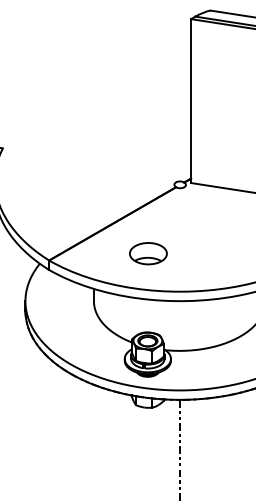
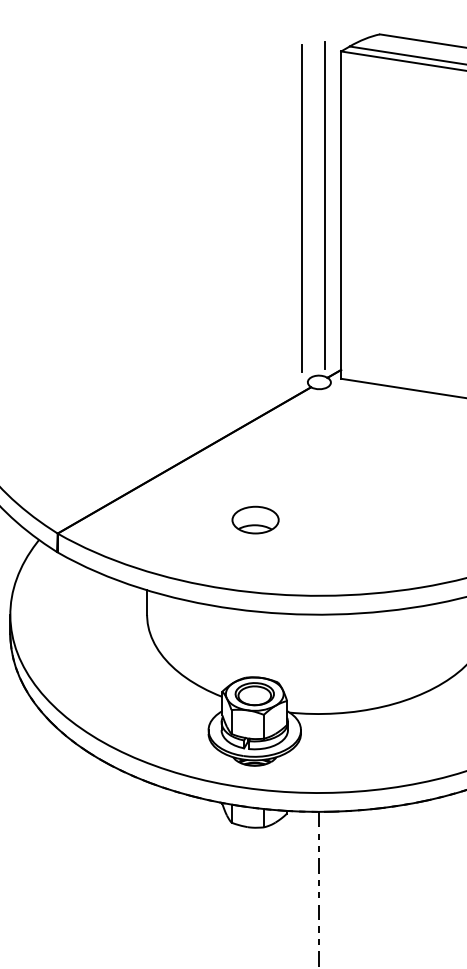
line: (182, 96) -> (323, 205), added
line: (171, 97) -> (302, 207), added
part: (147, 253) -> (254, 519), size x0.62

